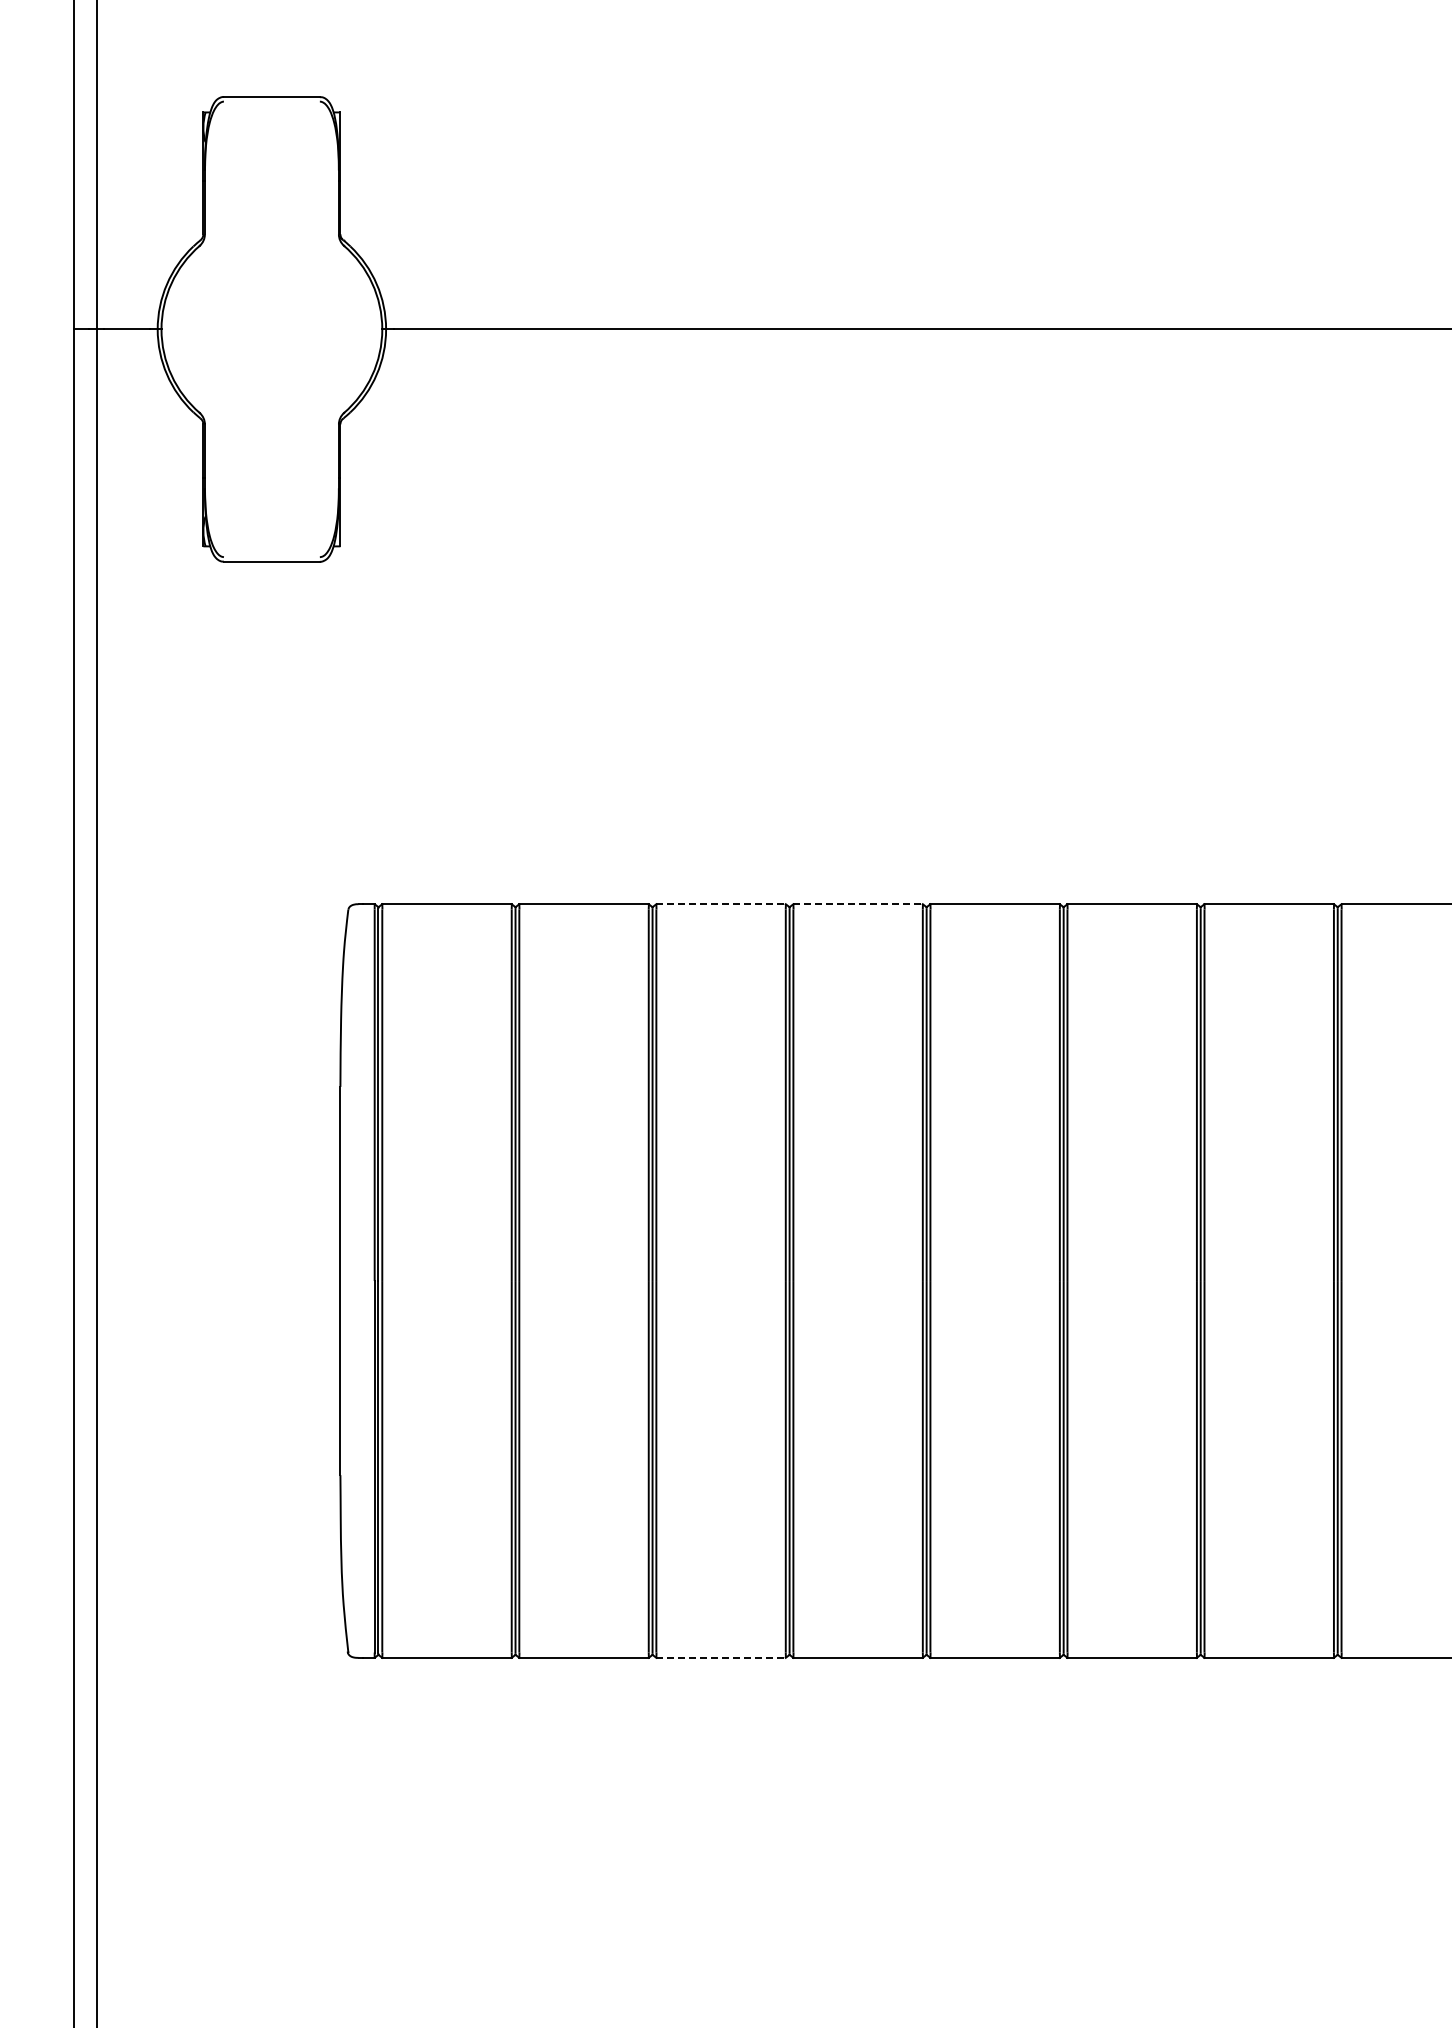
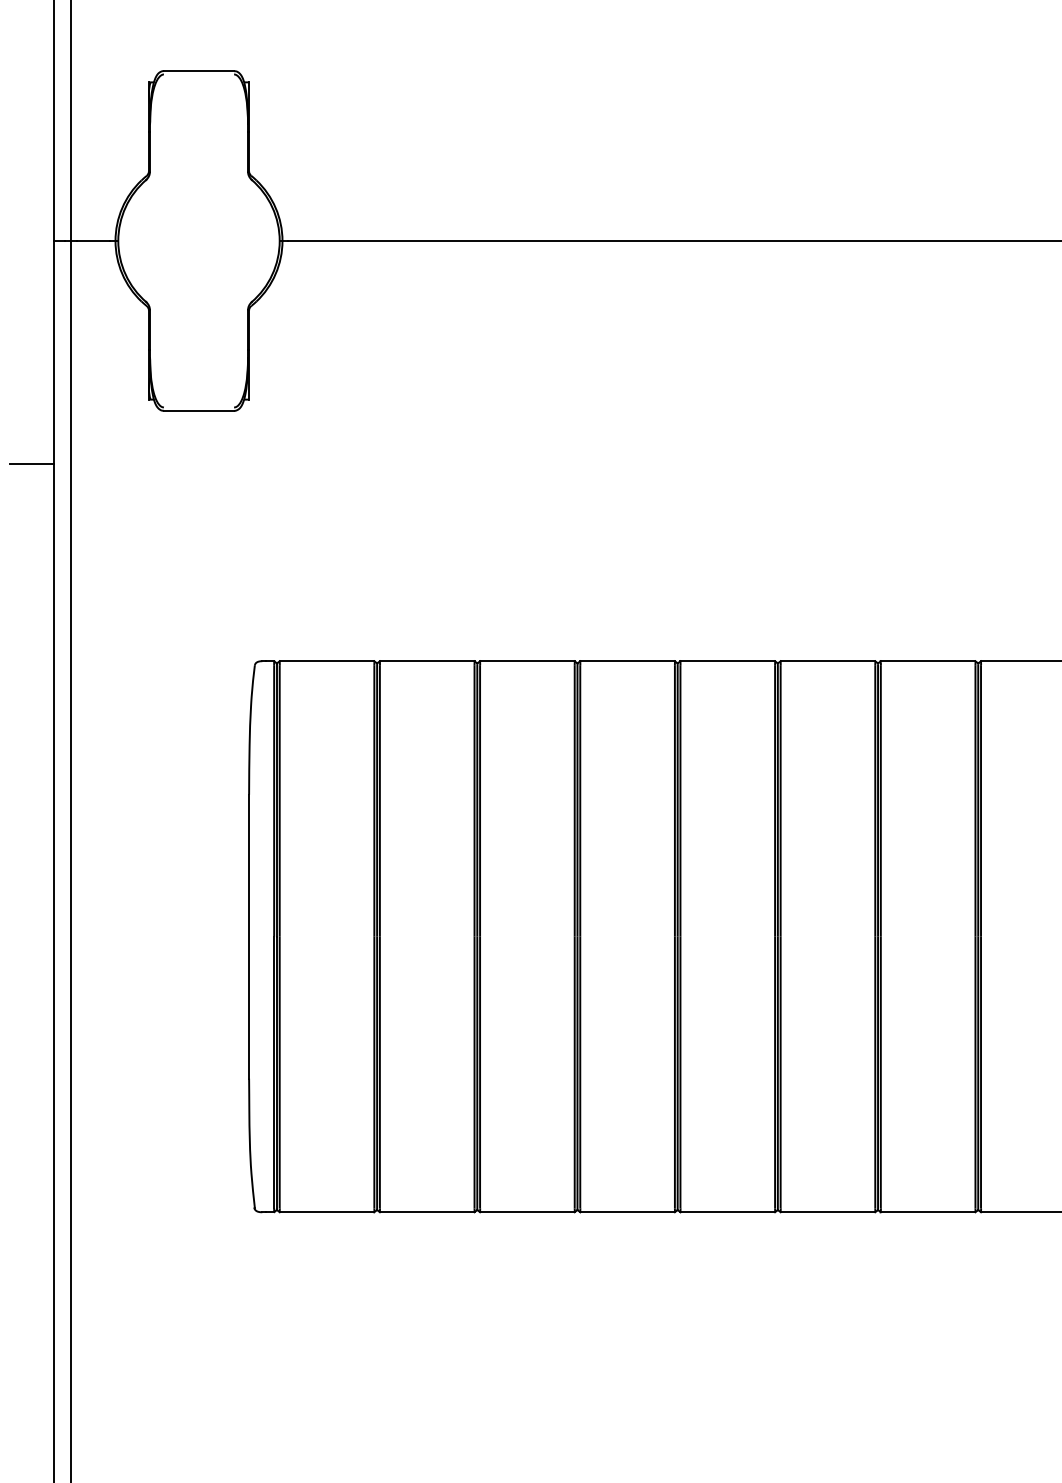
line: (43, 633) -> (32, 463), added
line: (721, 904) -> (527, 661), dashed -> solid
line: (858, 904) -> (627, 661), dashed -> solid
line: (721, 1657) -> (527, 1211), dashed -> solid

